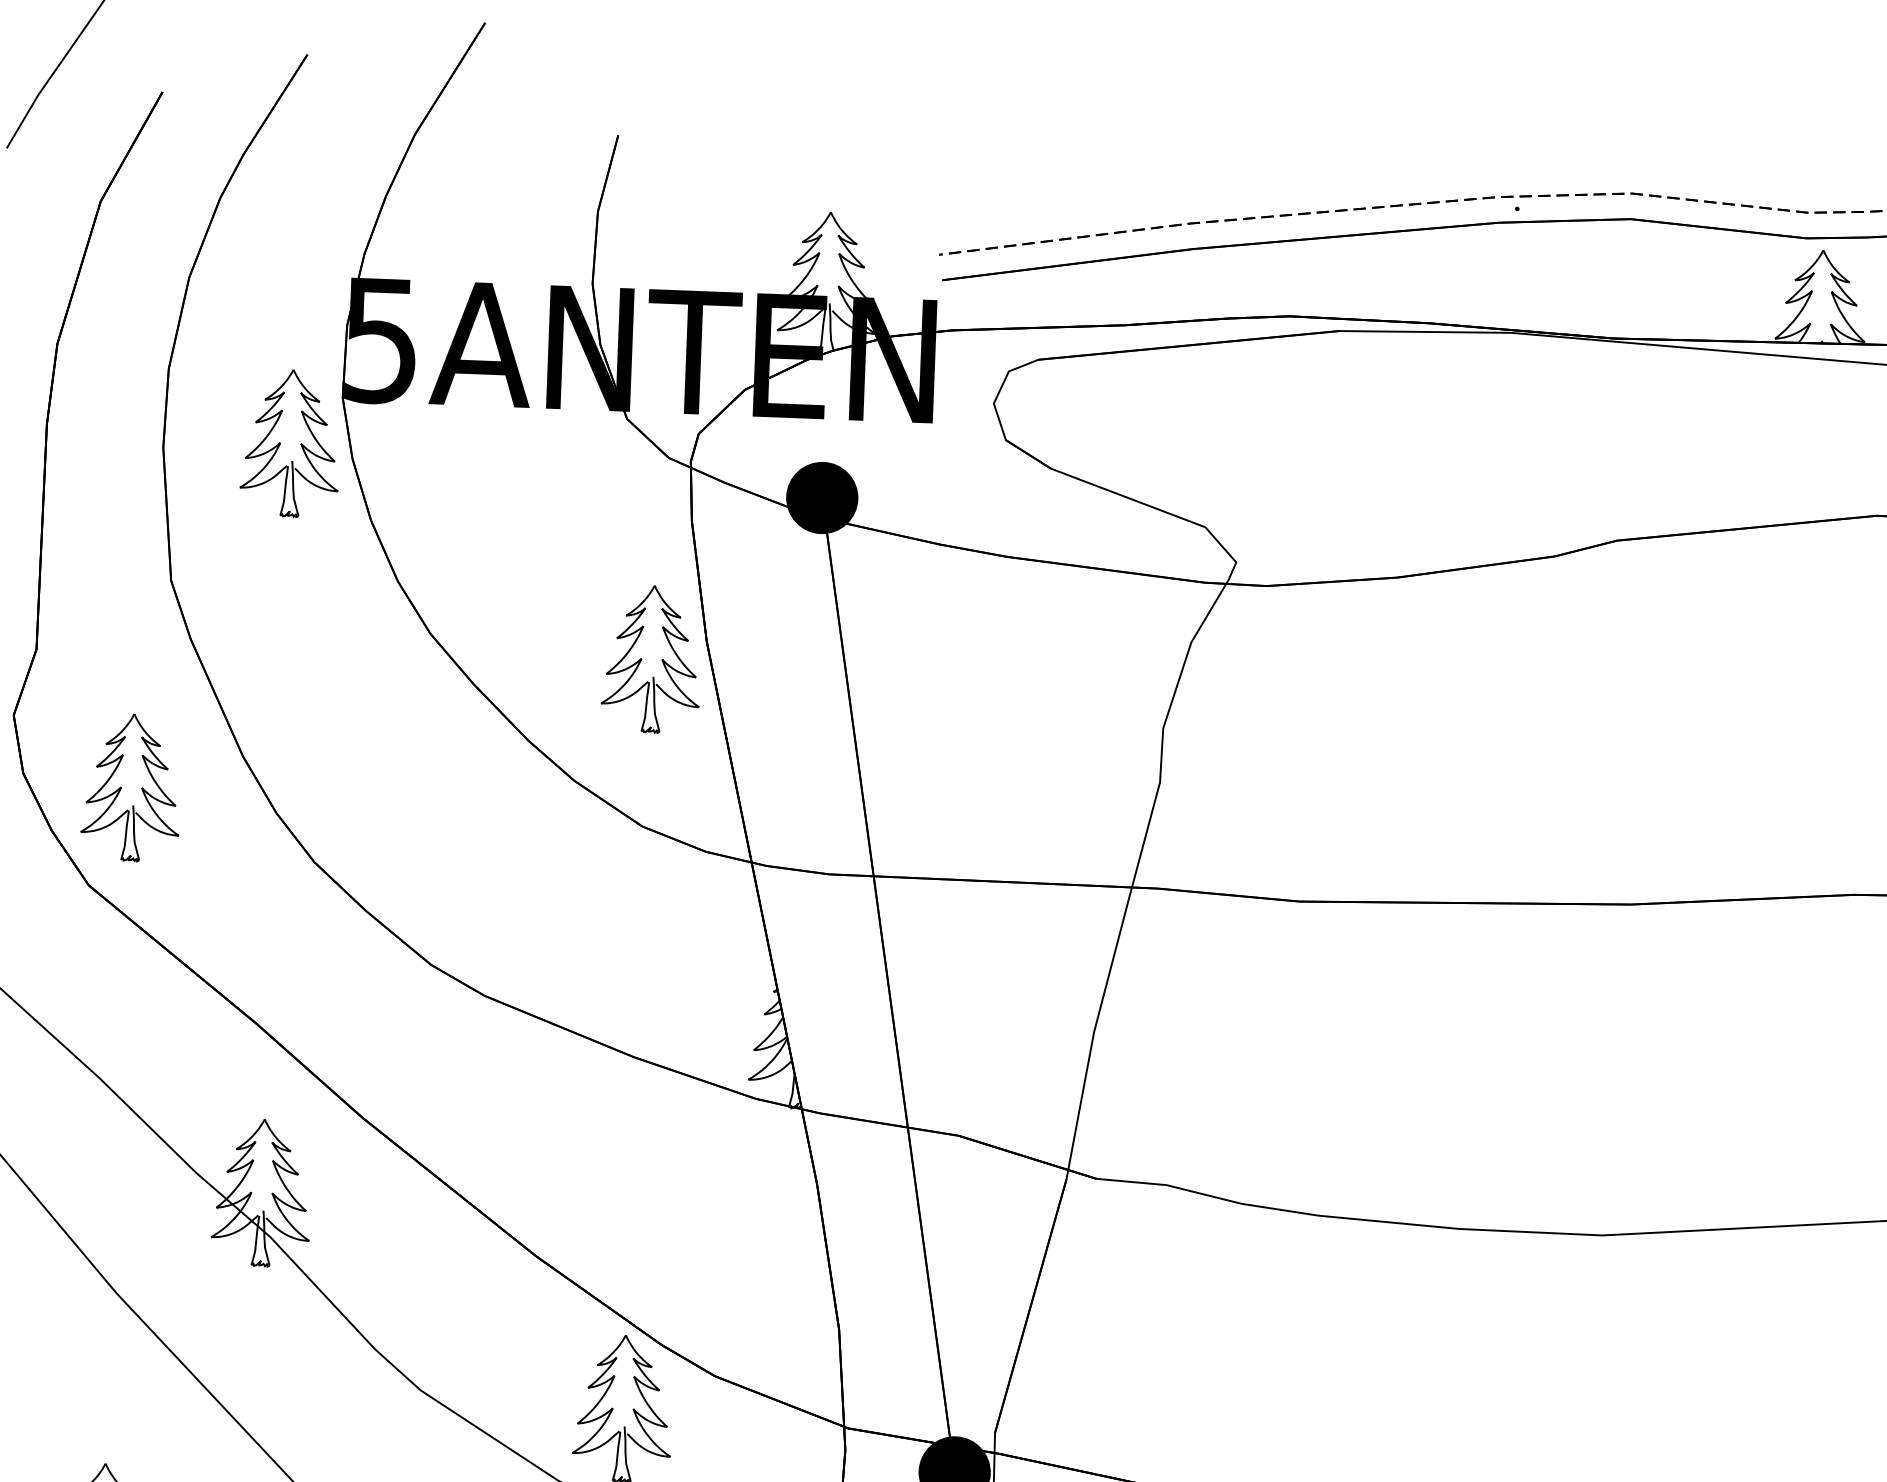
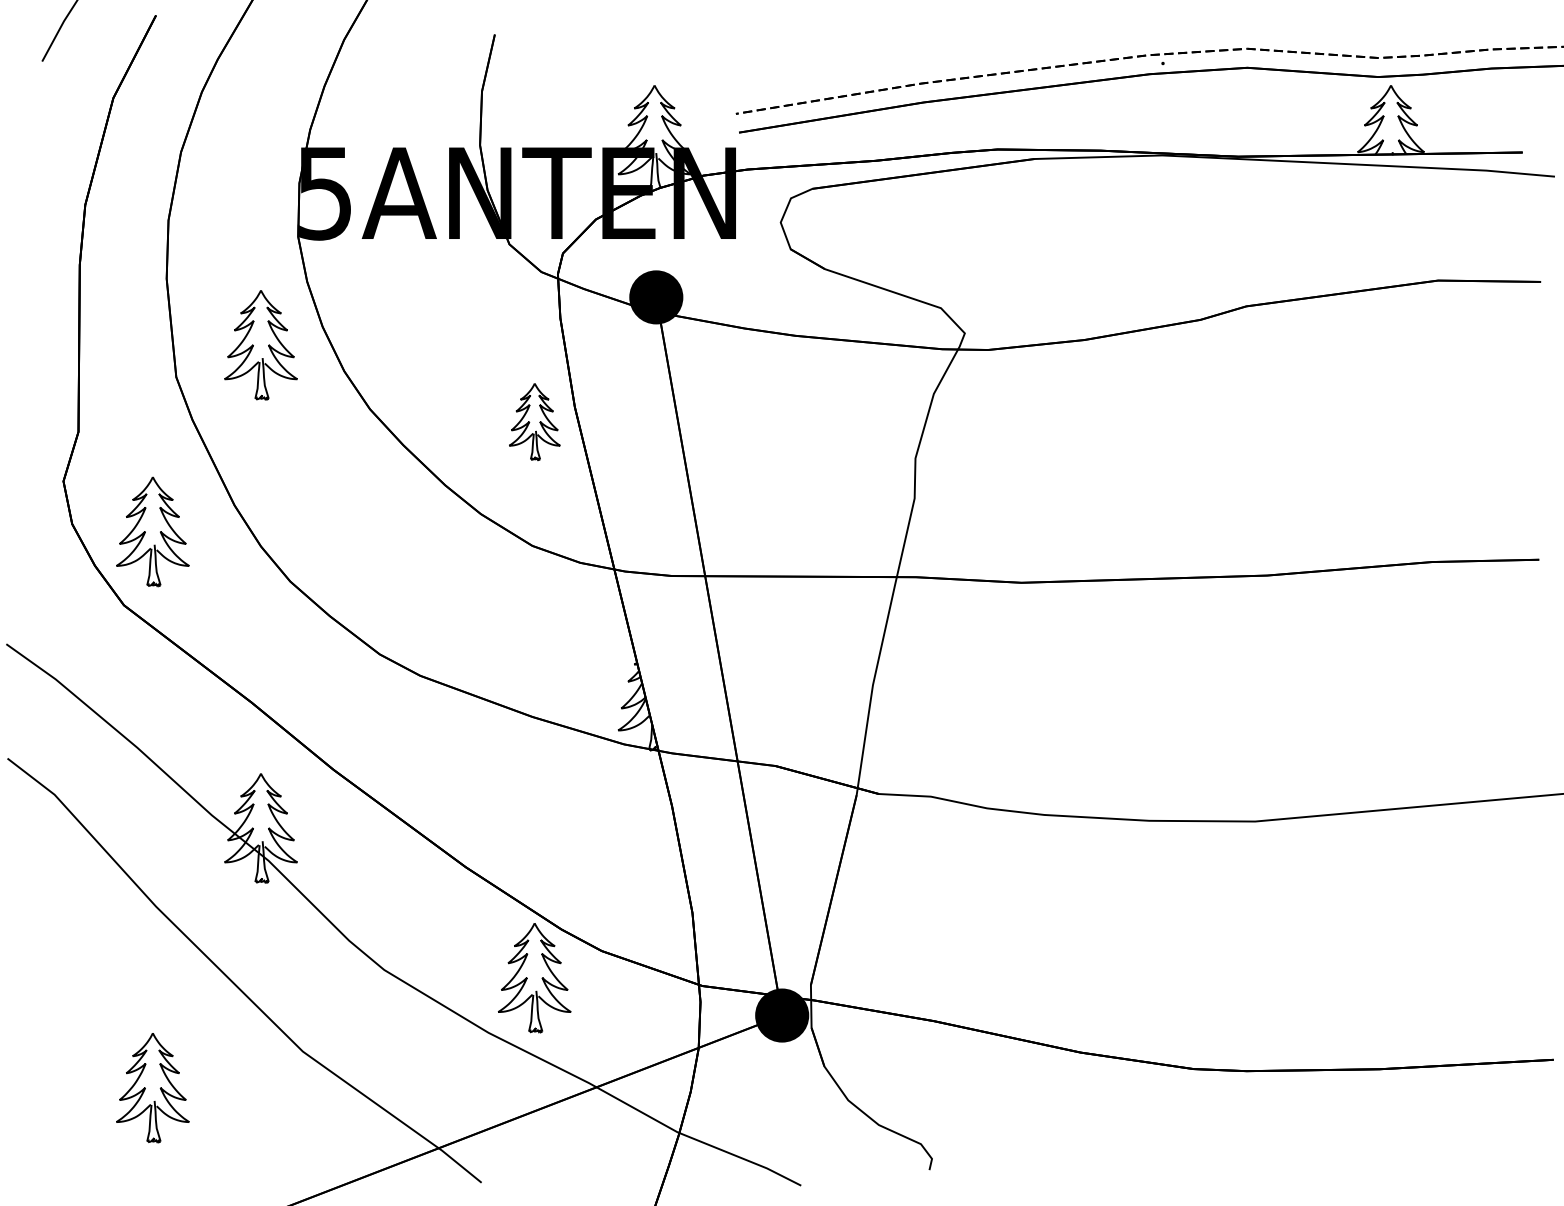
part: (290, 443) -> (260, 345), moved
part: (651, 658) -> (534, 421), size x0.7

